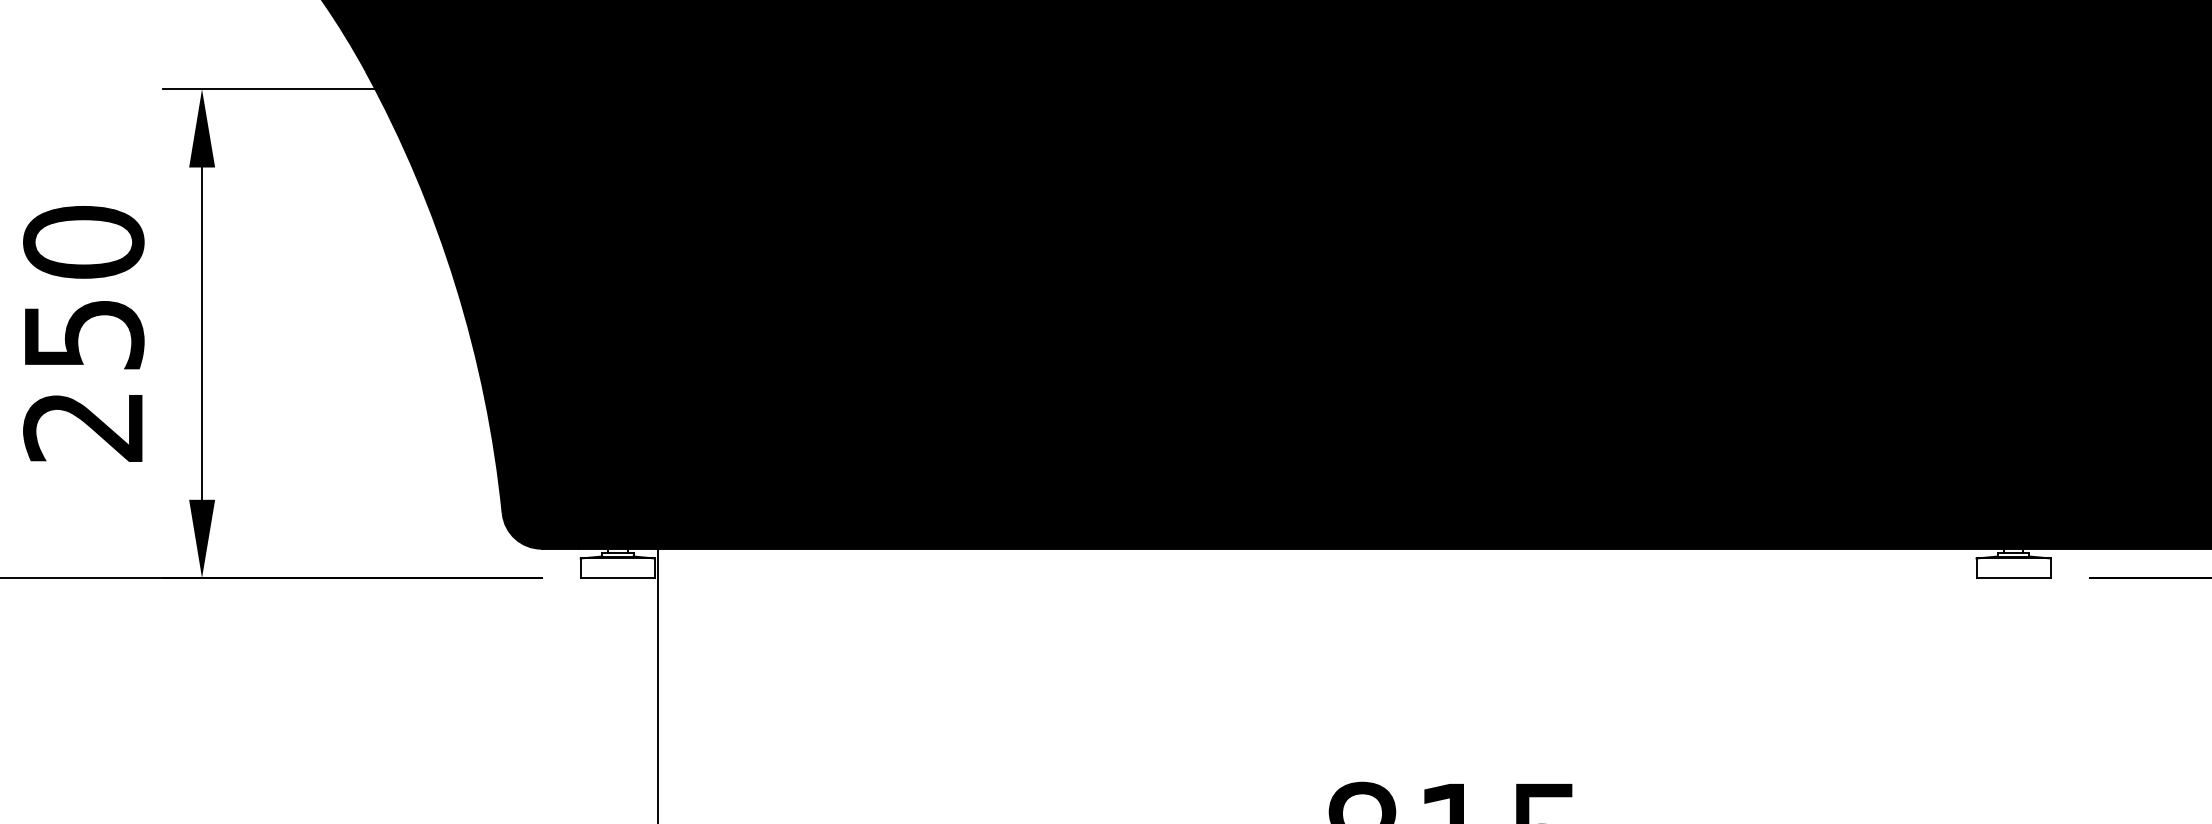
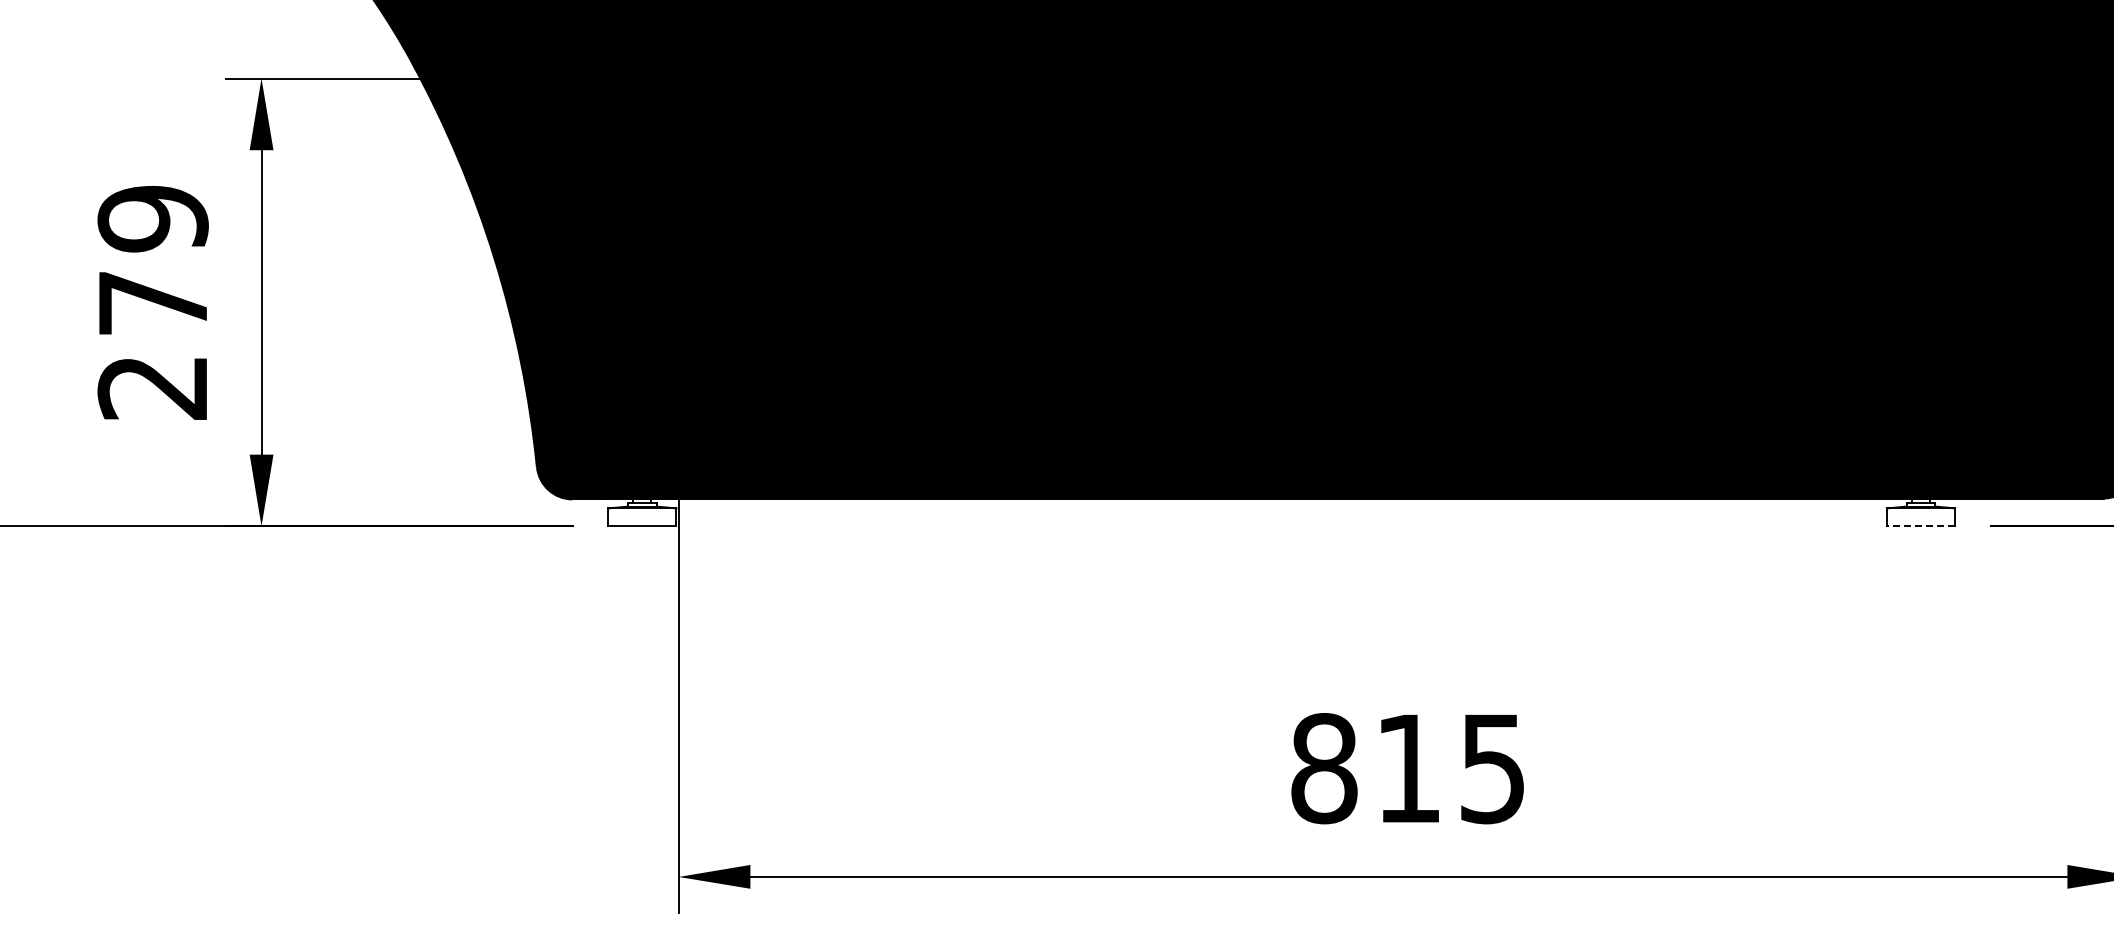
text: (83, 287) -> (152, 260), 250 -> 279
line: (2012, 578) -> (1920, 526), solid -> dashed

